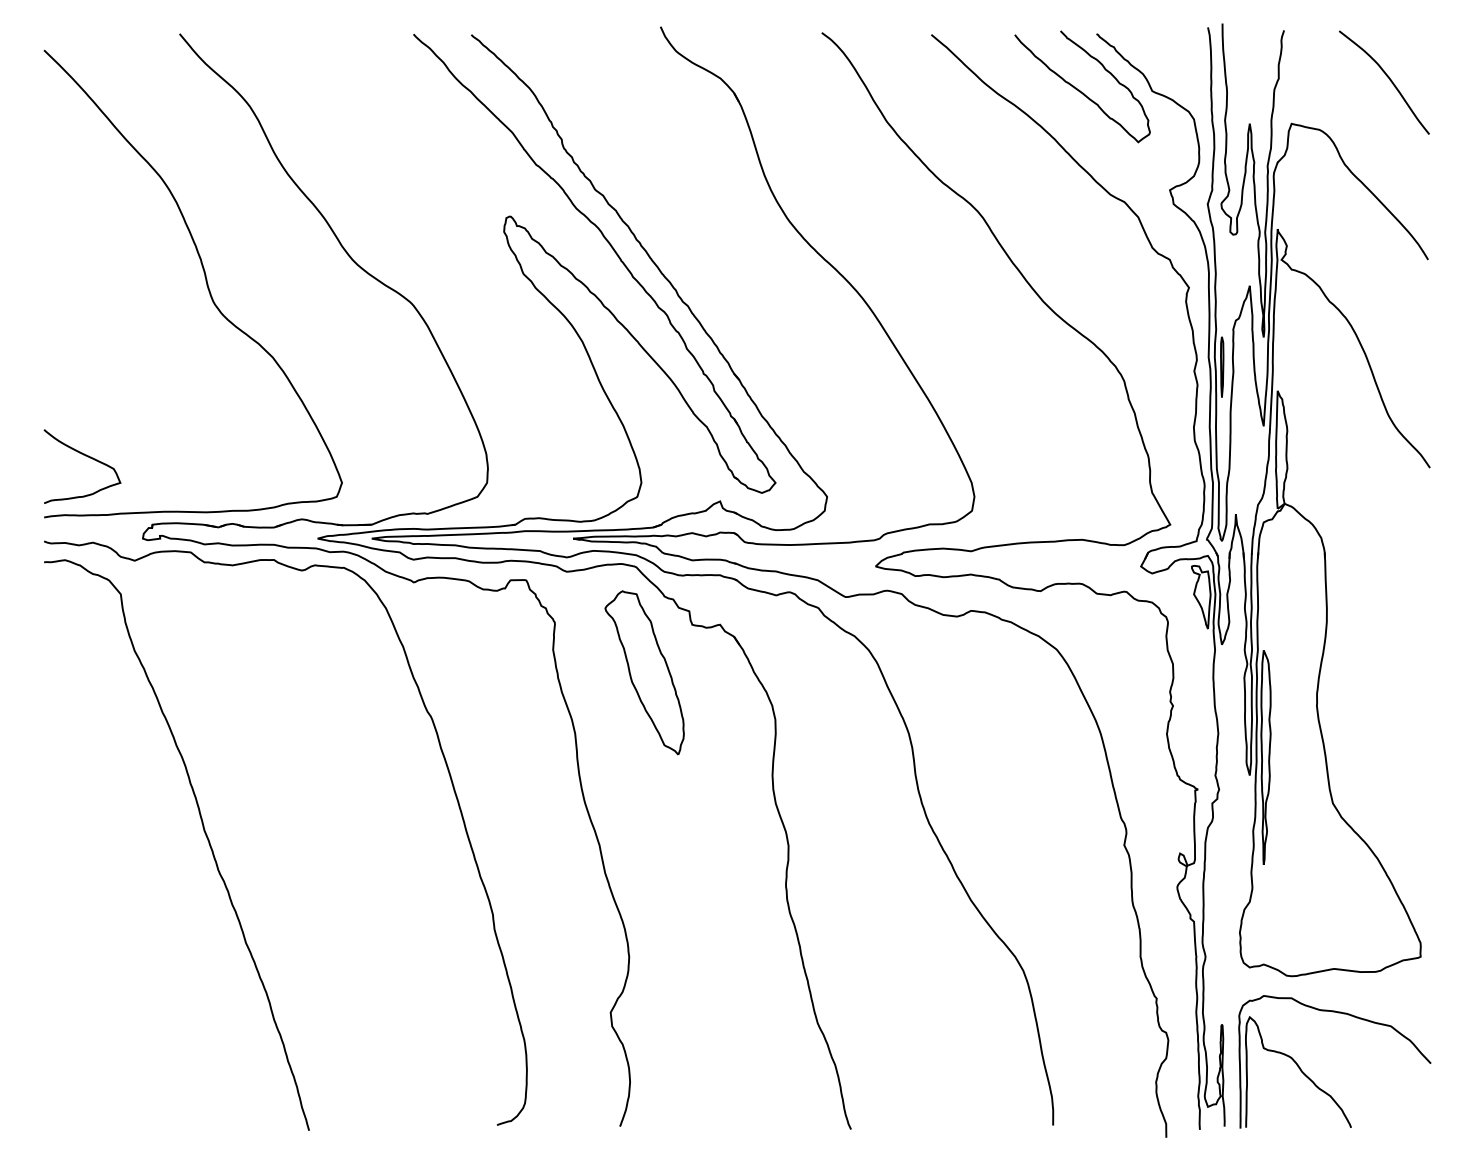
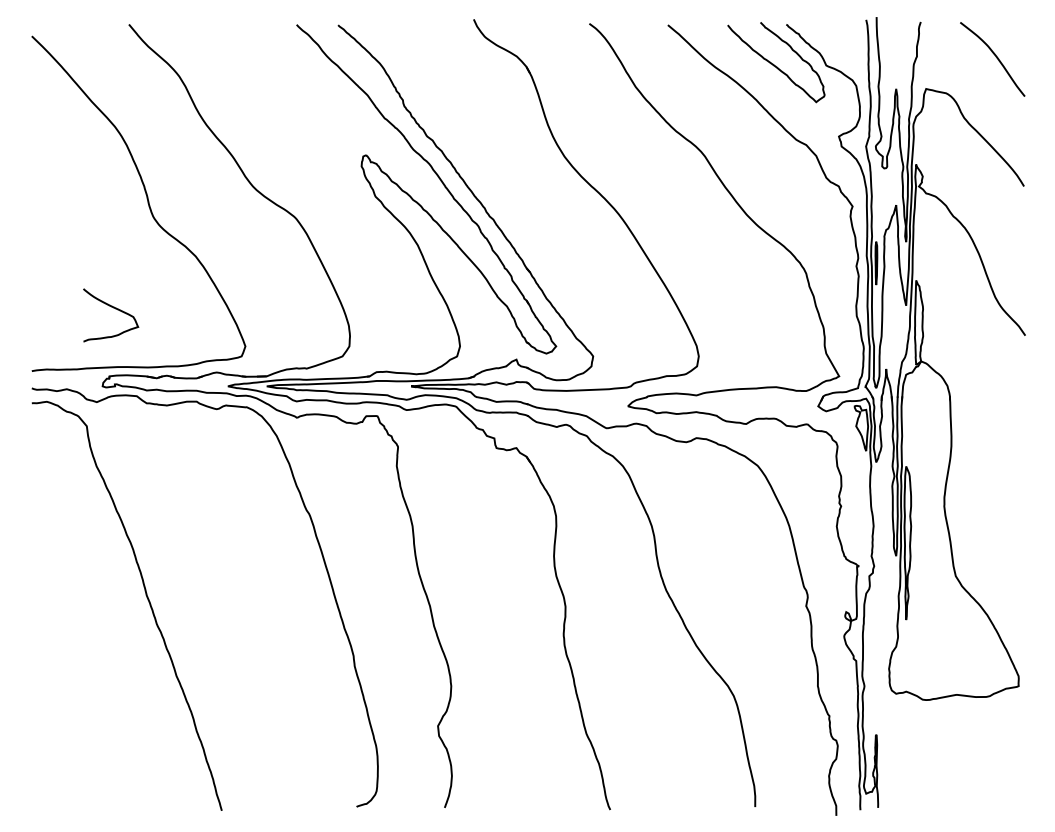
curve: (87, 457) -> (114, 308), moved
part: (644, 672) -> (462, 482), removed
part: (1313, 1081) -> (941, 775), removed

